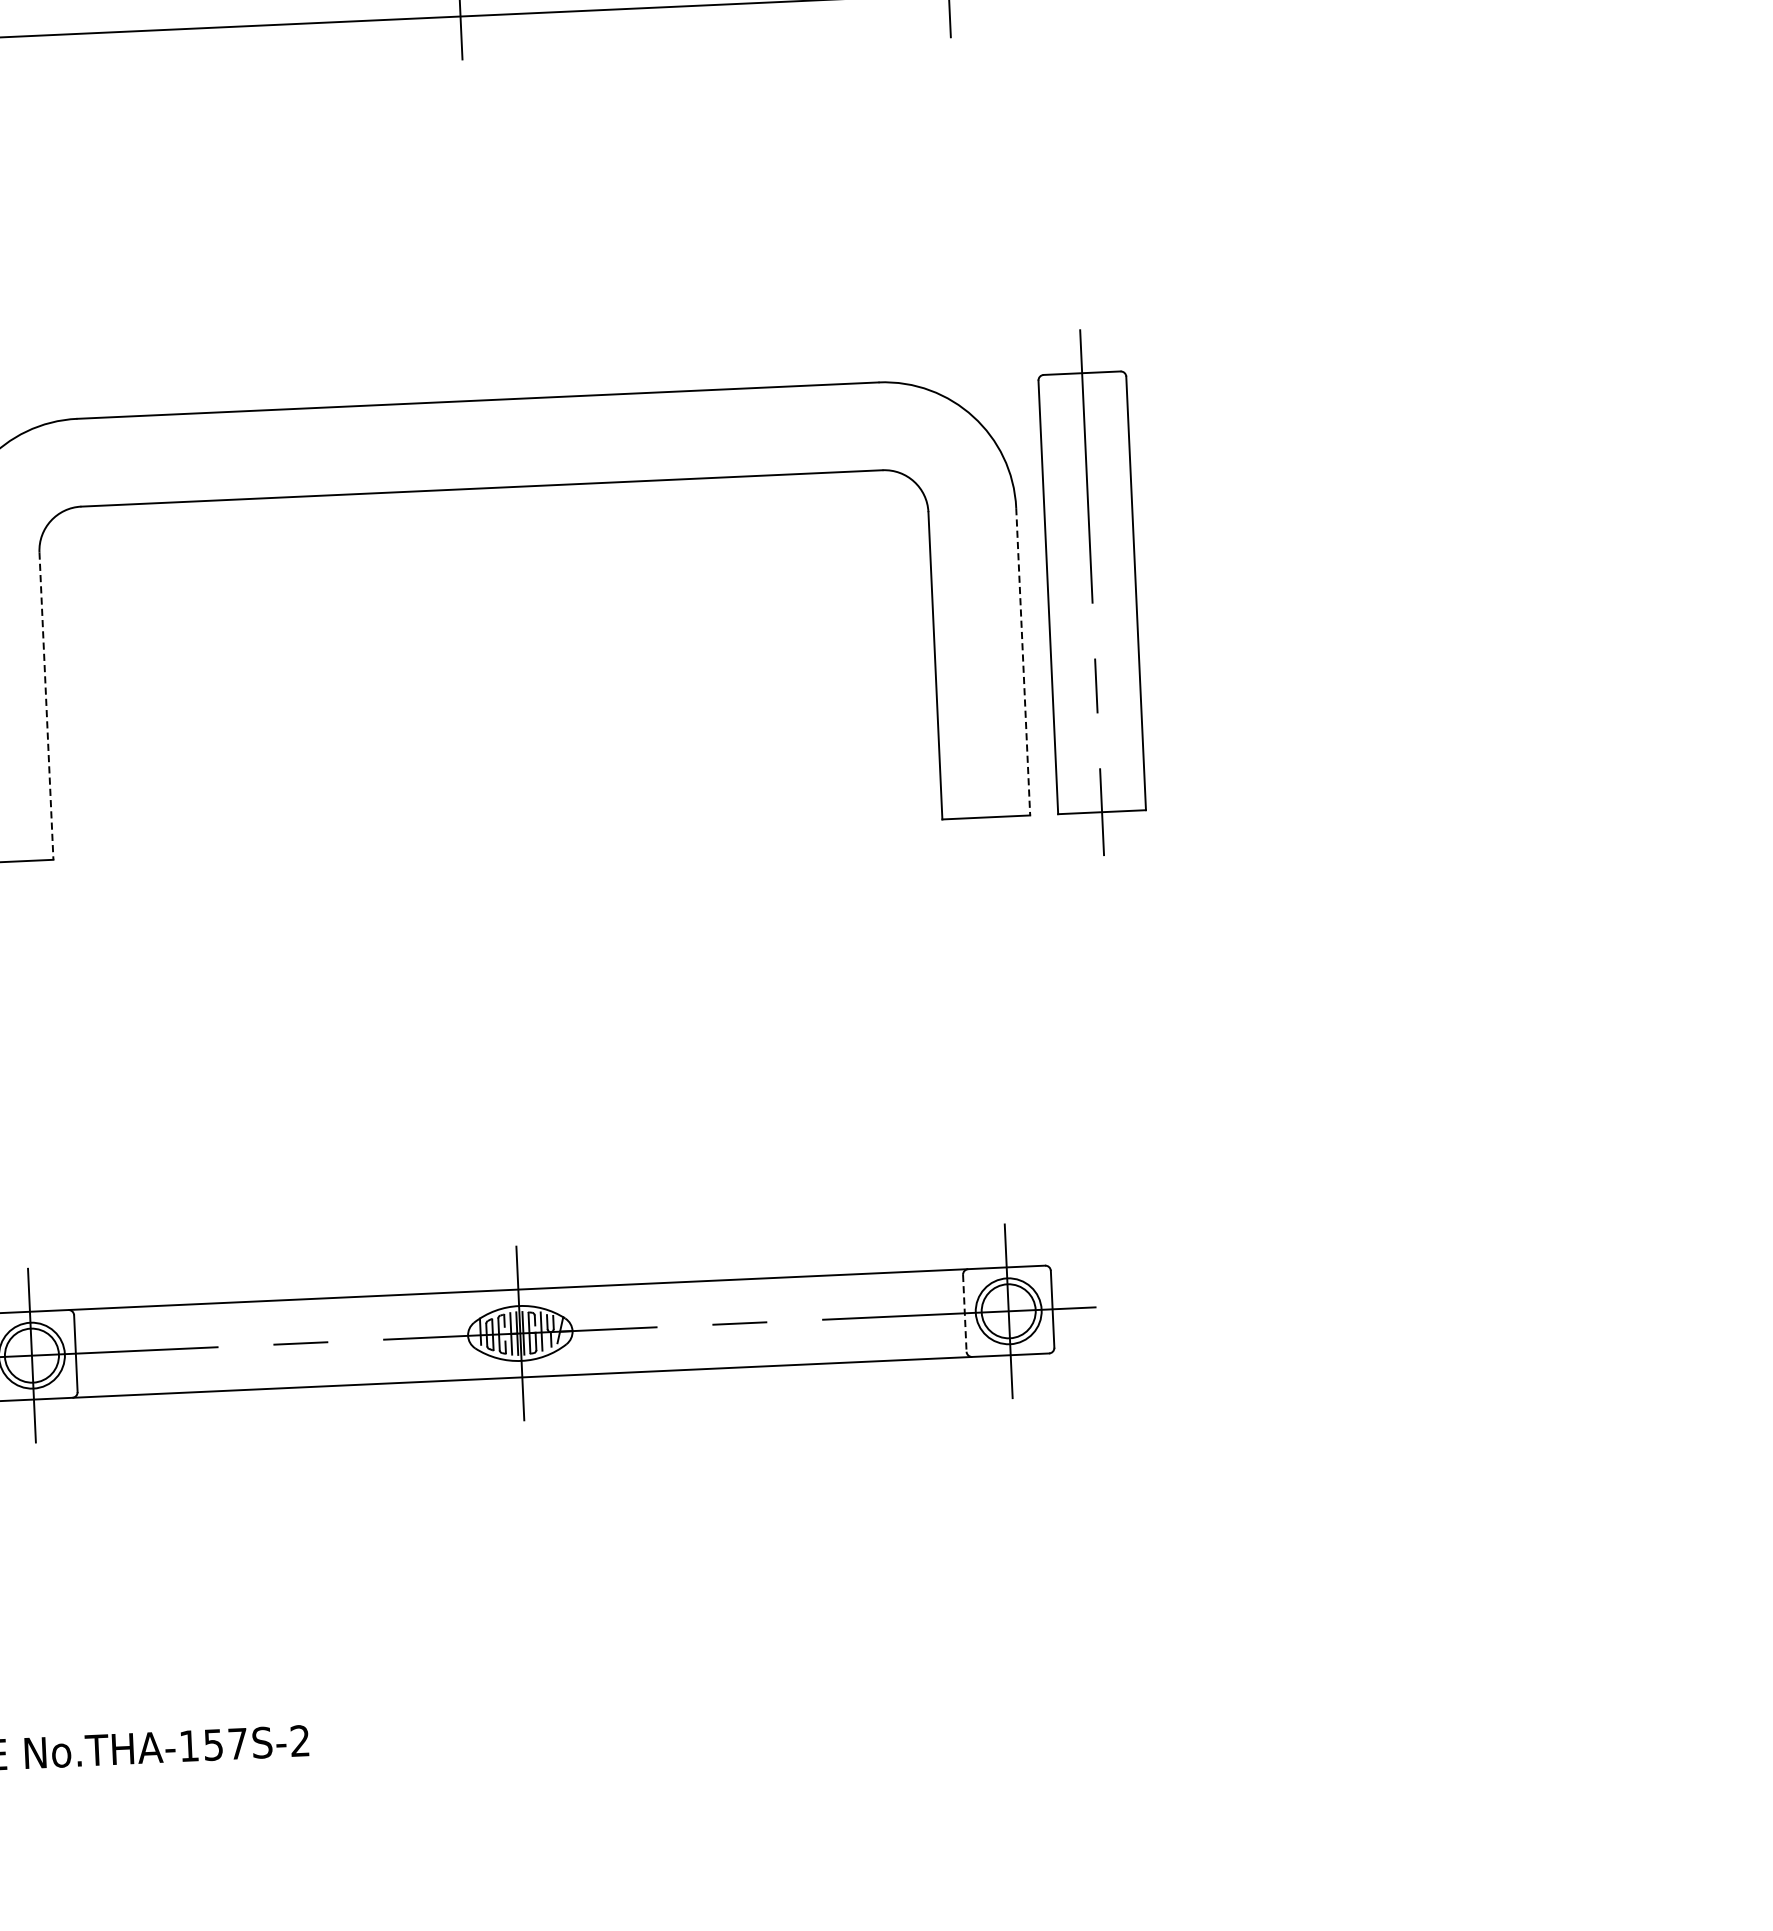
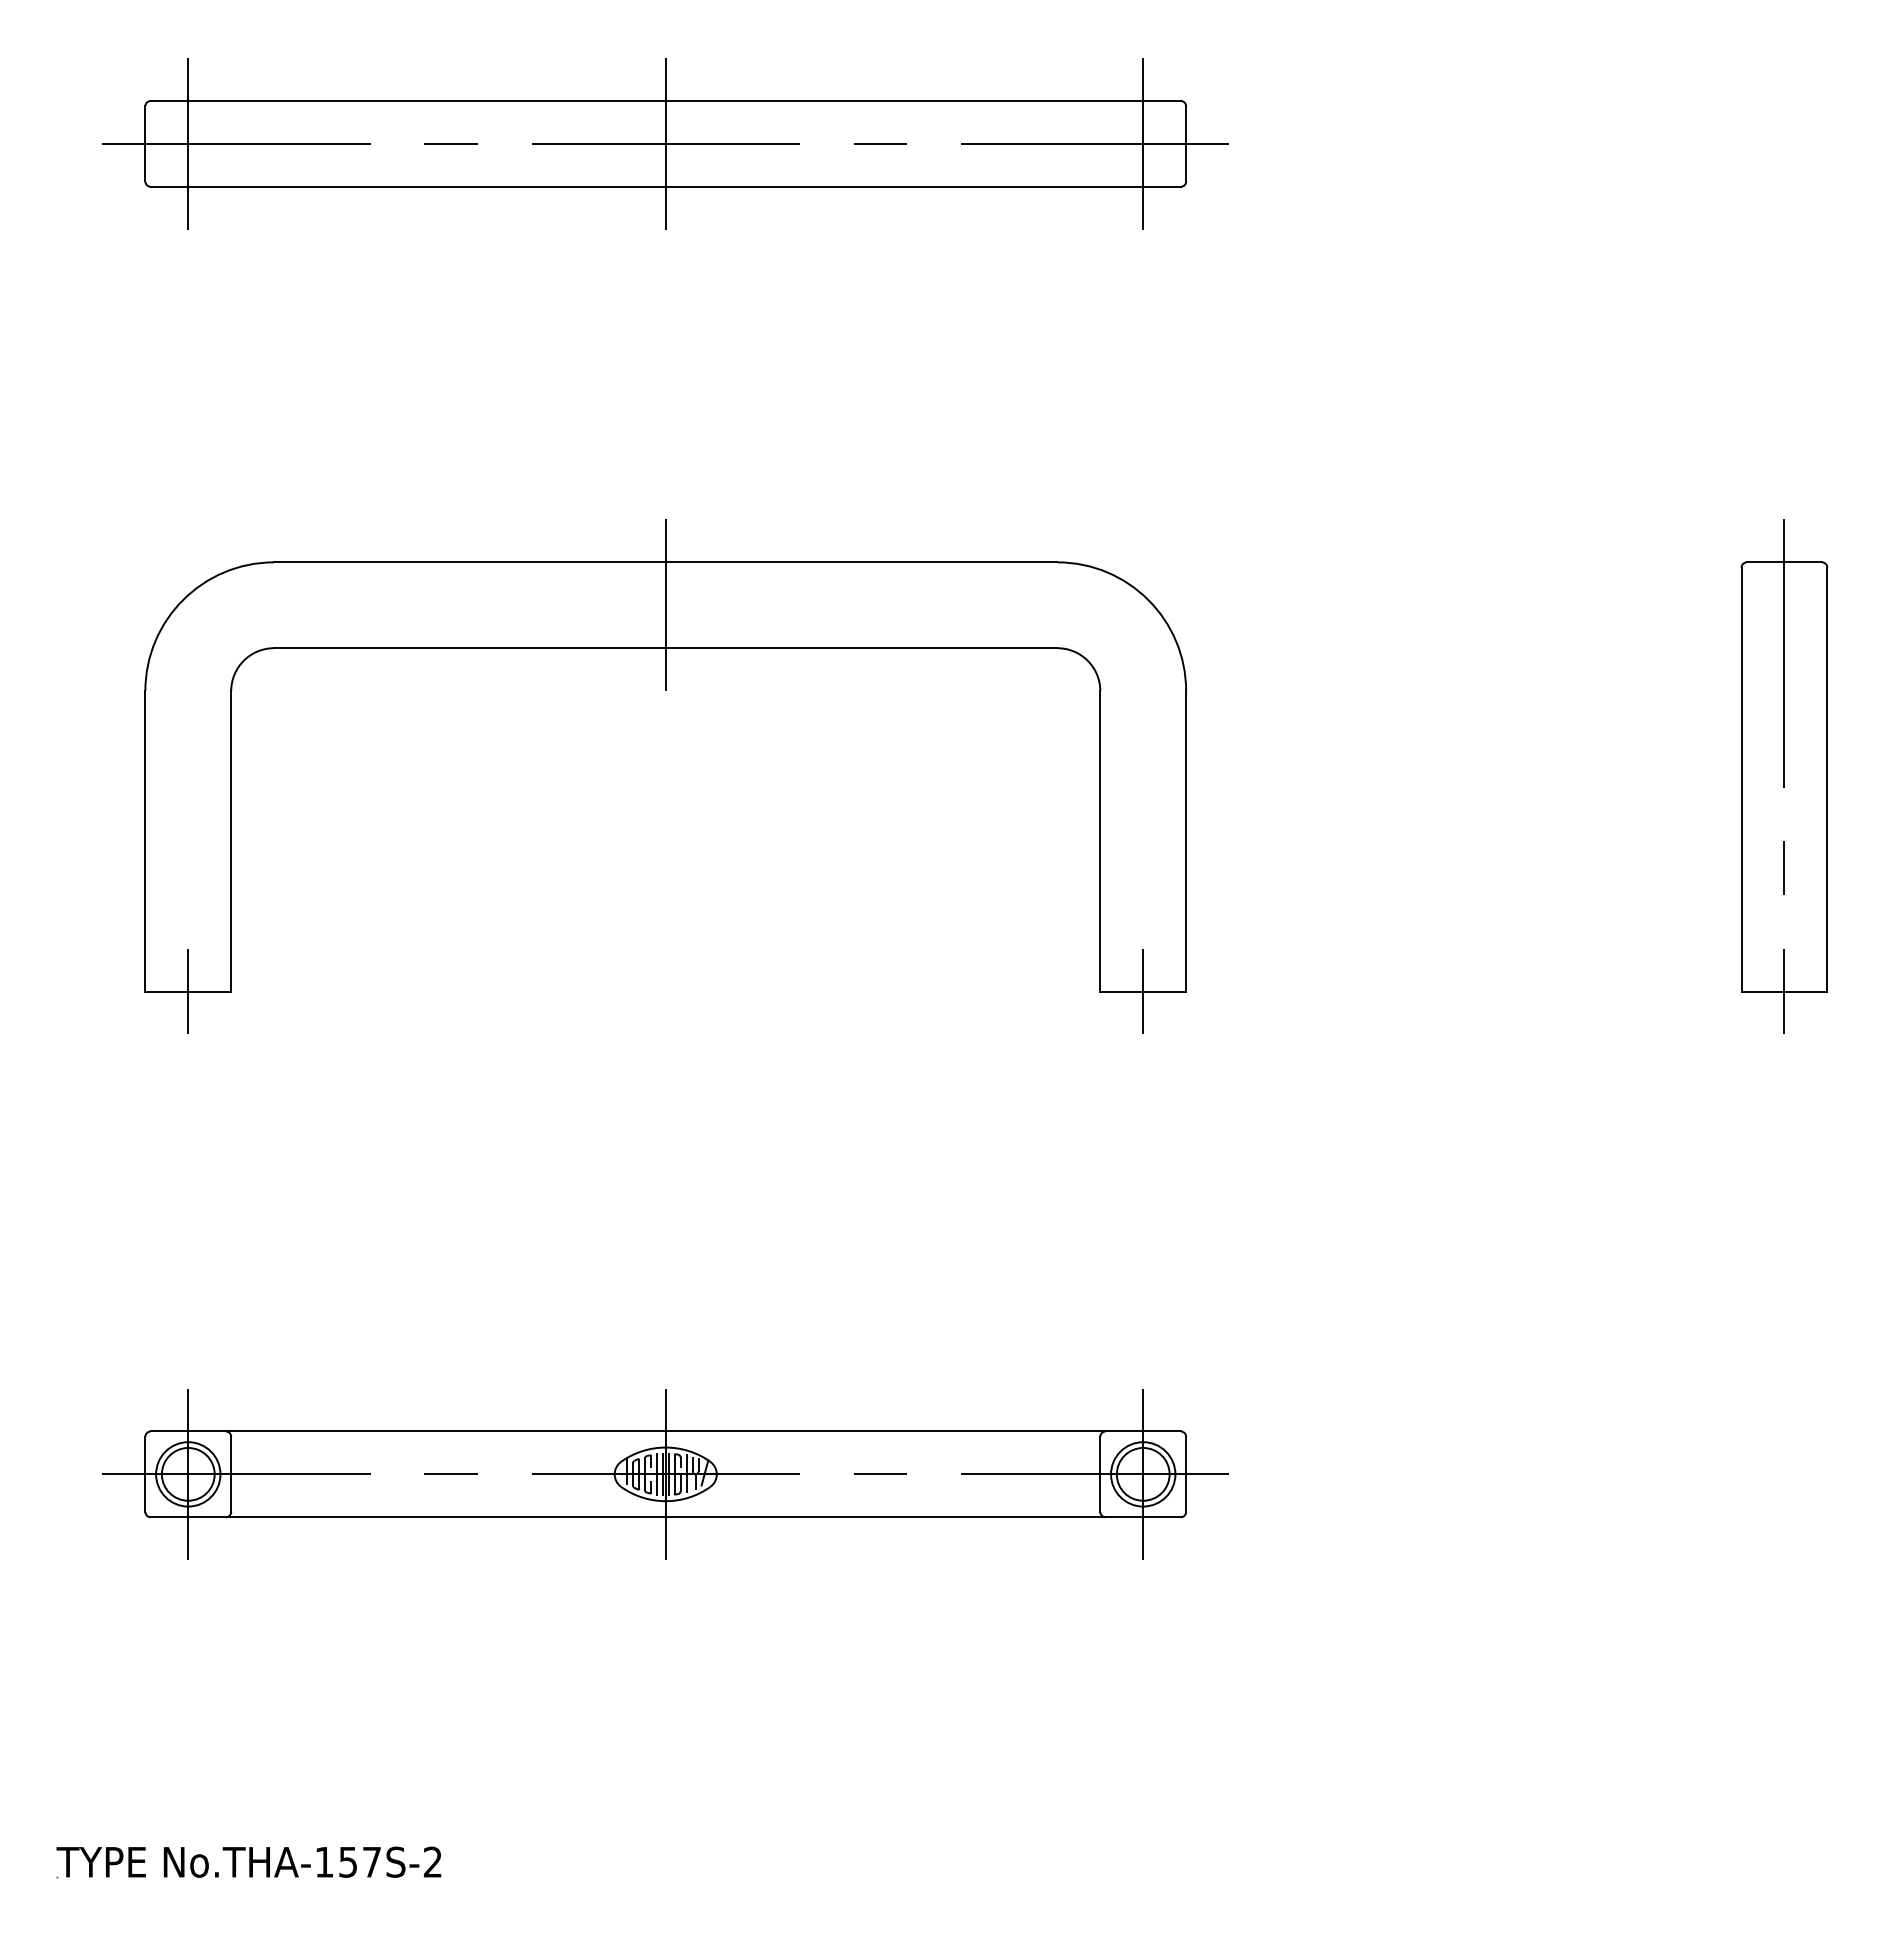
line: (479, 444) -> (665, 605), added
part: (1092, 592) -> (1784, 776), moved
line: (1023, 661) -> (1186, 841), dashed -> solid
line: (46, 706) -> (231, 841), dashed -> solid
line: (986, 817) -> (1143, 991), added
line: (9, 861) -> (188, 991), added
line: (965, 1313) -> (1100, 1474), dashed -> solid

